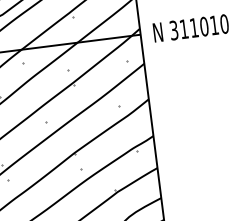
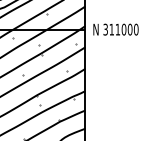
text: (213, 25) -> (129, 29), 311010 -> 311000

